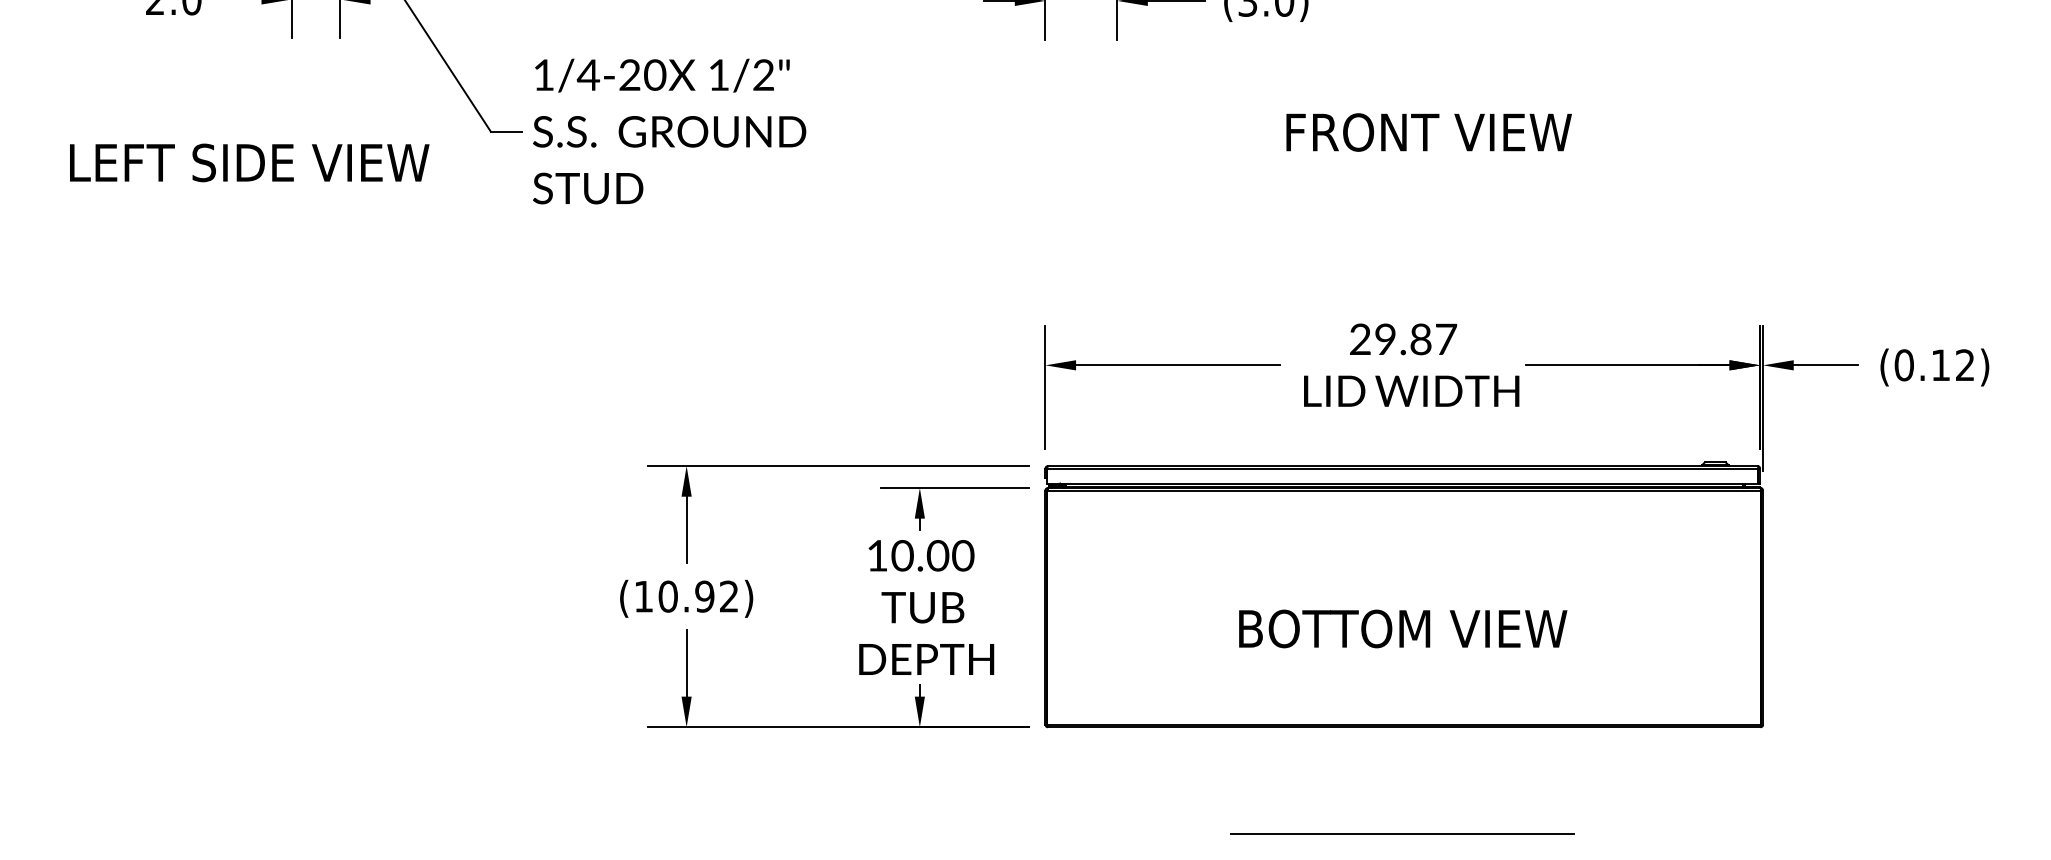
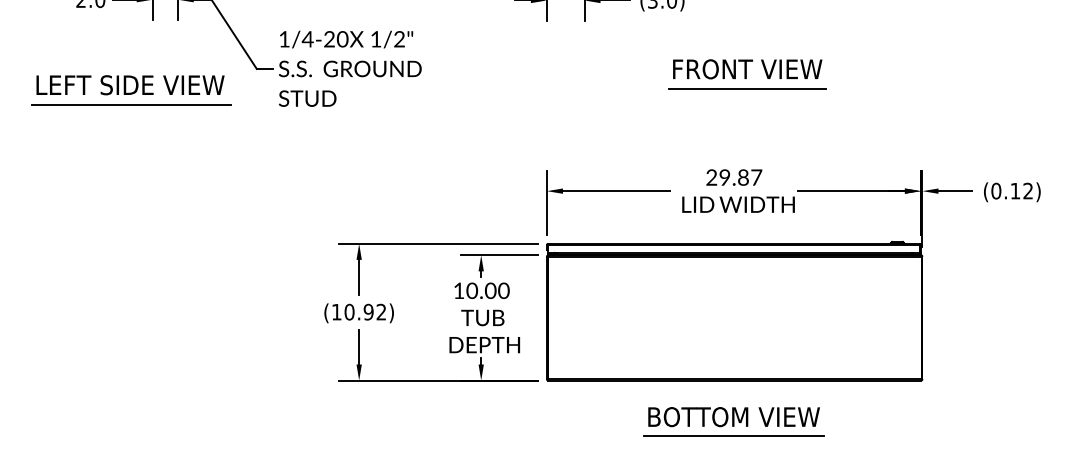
line: (1426, 169) -> (746, 88), added
line: (251, 199) -> (131, 104), added
text: (1401, 629) -> (733, 417), moved

